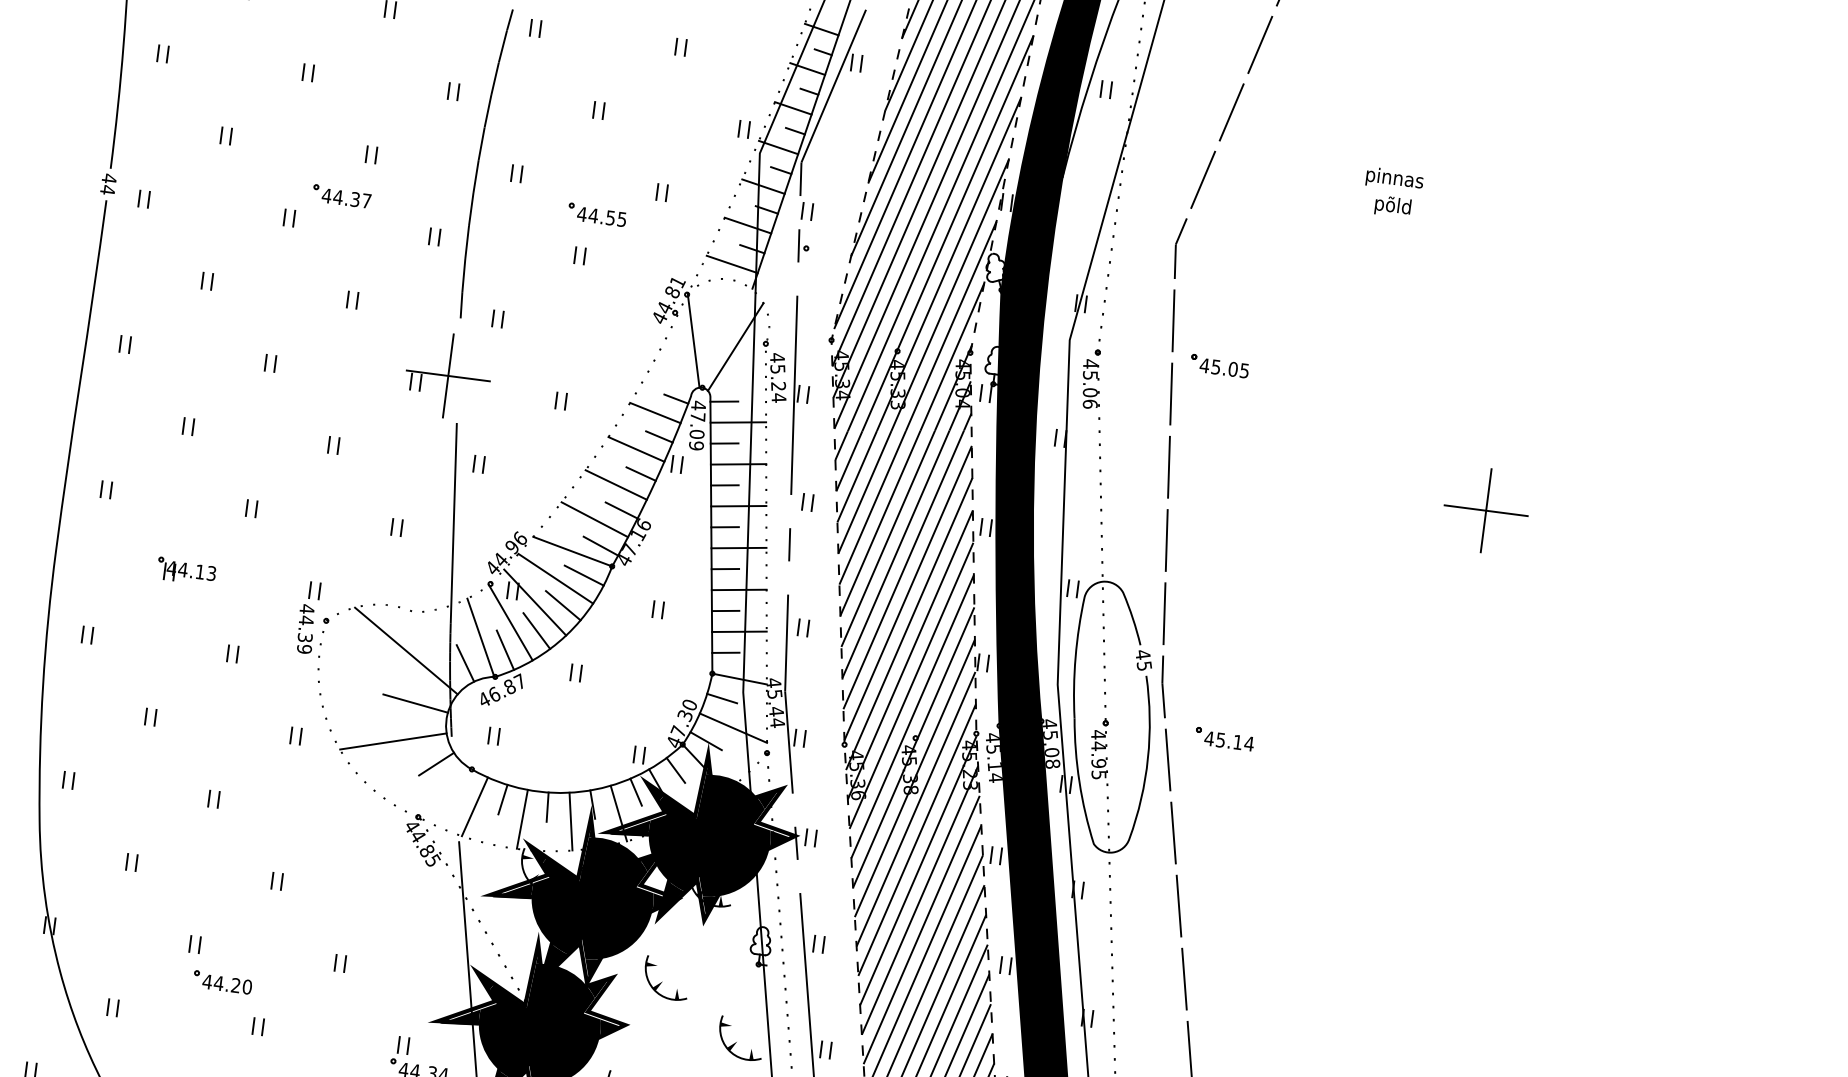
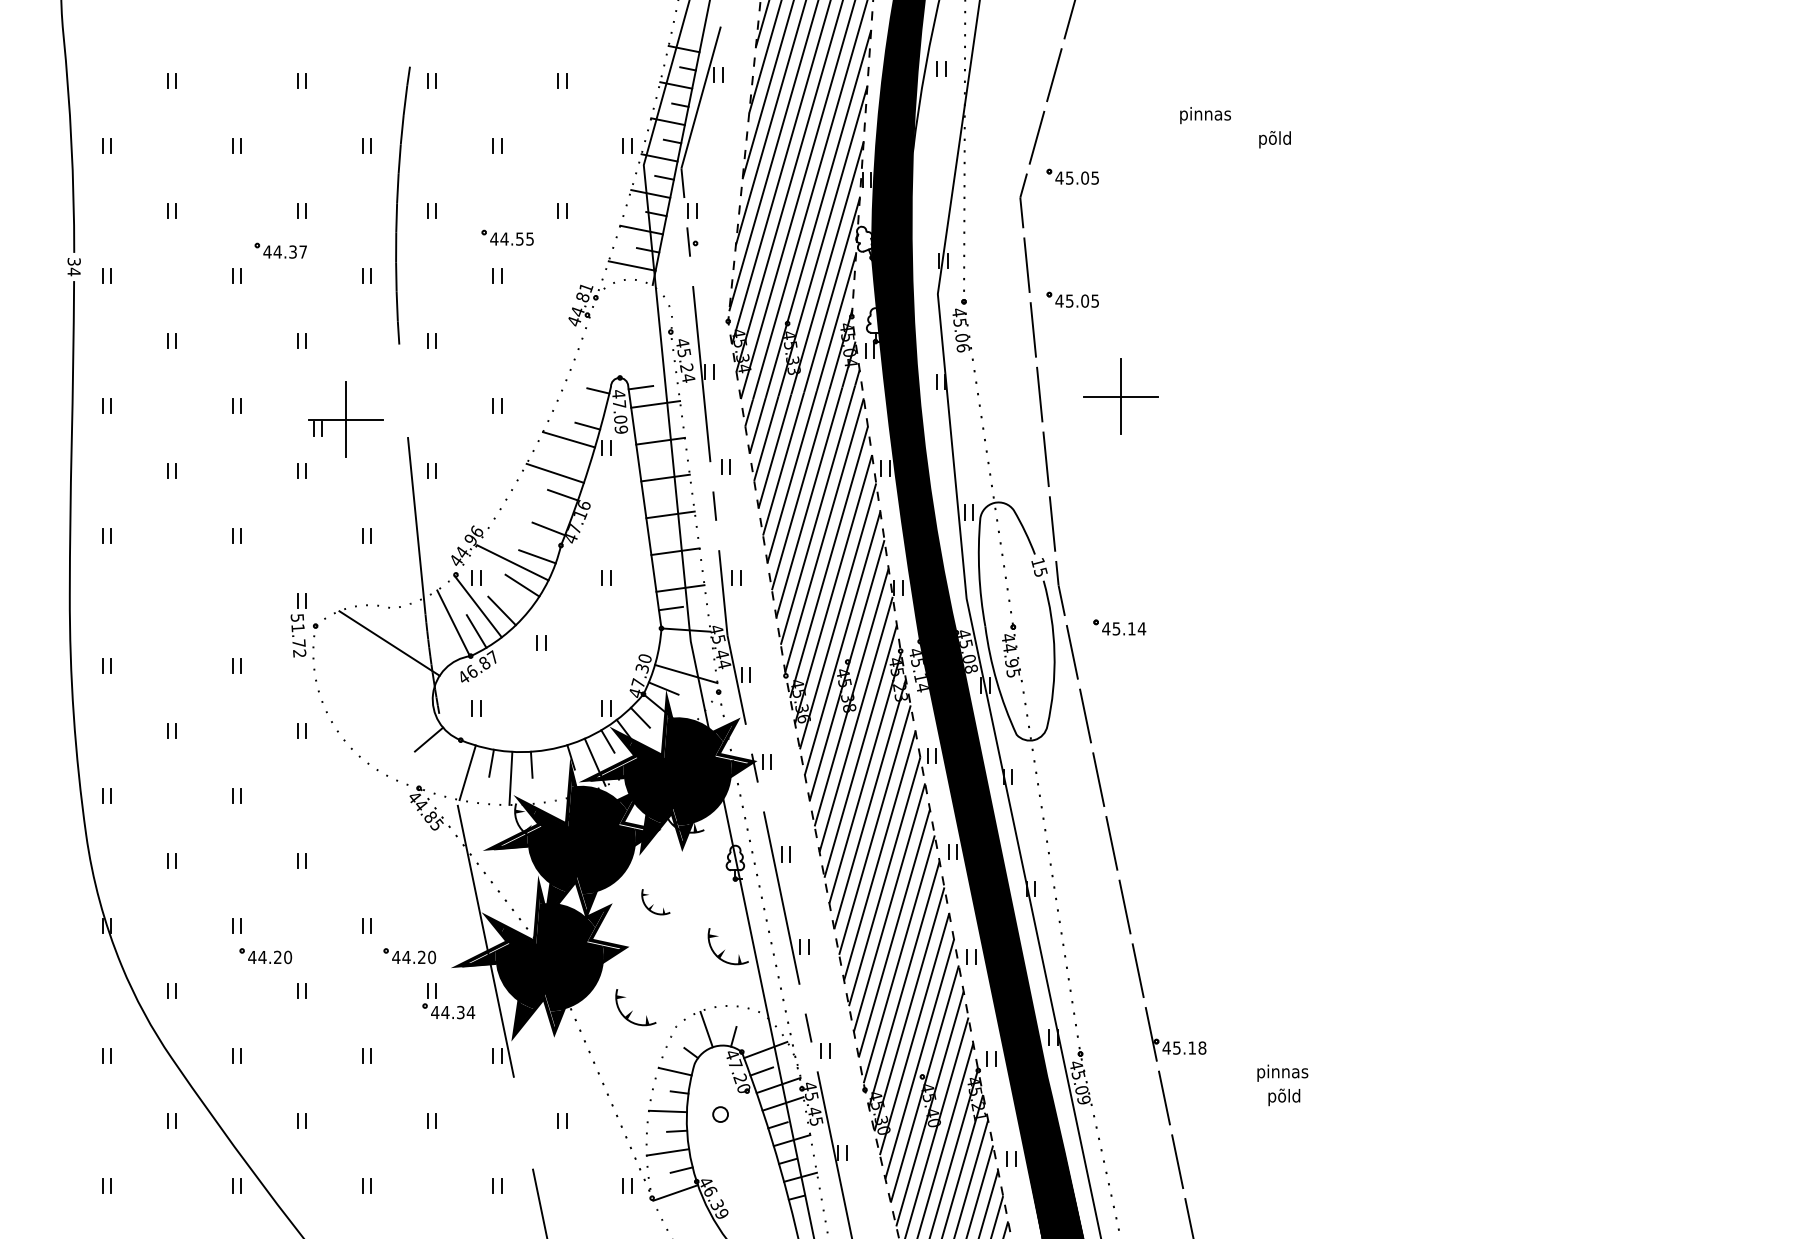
text: (108, 178) -> (73, 261), 44 -> 34
text: (1392, 206) -> (1274, 139), moved
part: (1237, 228) -> (1072, 176), added
line: (693, 340) -> (606, 337), removed
line: (735, 347) -> (644, 338), removed
part: (447, 375) -> (345, 419), moved
line: (655, 412) -> (581, 405), removed
line: (724, 443) -> (645, 424), removed
line: (640, 473) -> (575, 460), removed
line: (724, 484) -> (650, 460), removed
part: (1485, 510) -> (1120, 396), moved
line: (595, 518) -> (540, 505), removed
line: (724, 526) -> (655, 497), removed
line: (572, 551) -> (524, 536), removed
line: (724, 568) -> (660, 534), removed
part: (185, 571) -> (186, 598), removed
line: (535, 601) -> (497, 585), removed
line: (725, 610) -> (665, 571), removed
text: (305, 628) -> (298, 635), 44.39 -> 51.72
text: (1143, 654) -> (1038, 562), 45 -> 15
line: (464, 663) -> (442, 647), removed
line: (721, 697) -> (672, 648), removed
line: (415, 703) -> (403, 688), removed
line: (393, 741) -> (388, 724), removed
line: (570, 821) -> (553, 774), removed
part: (666, 977) -> (655, 901), size x0.7
part: (383, 1003) -> (409, 956), added

